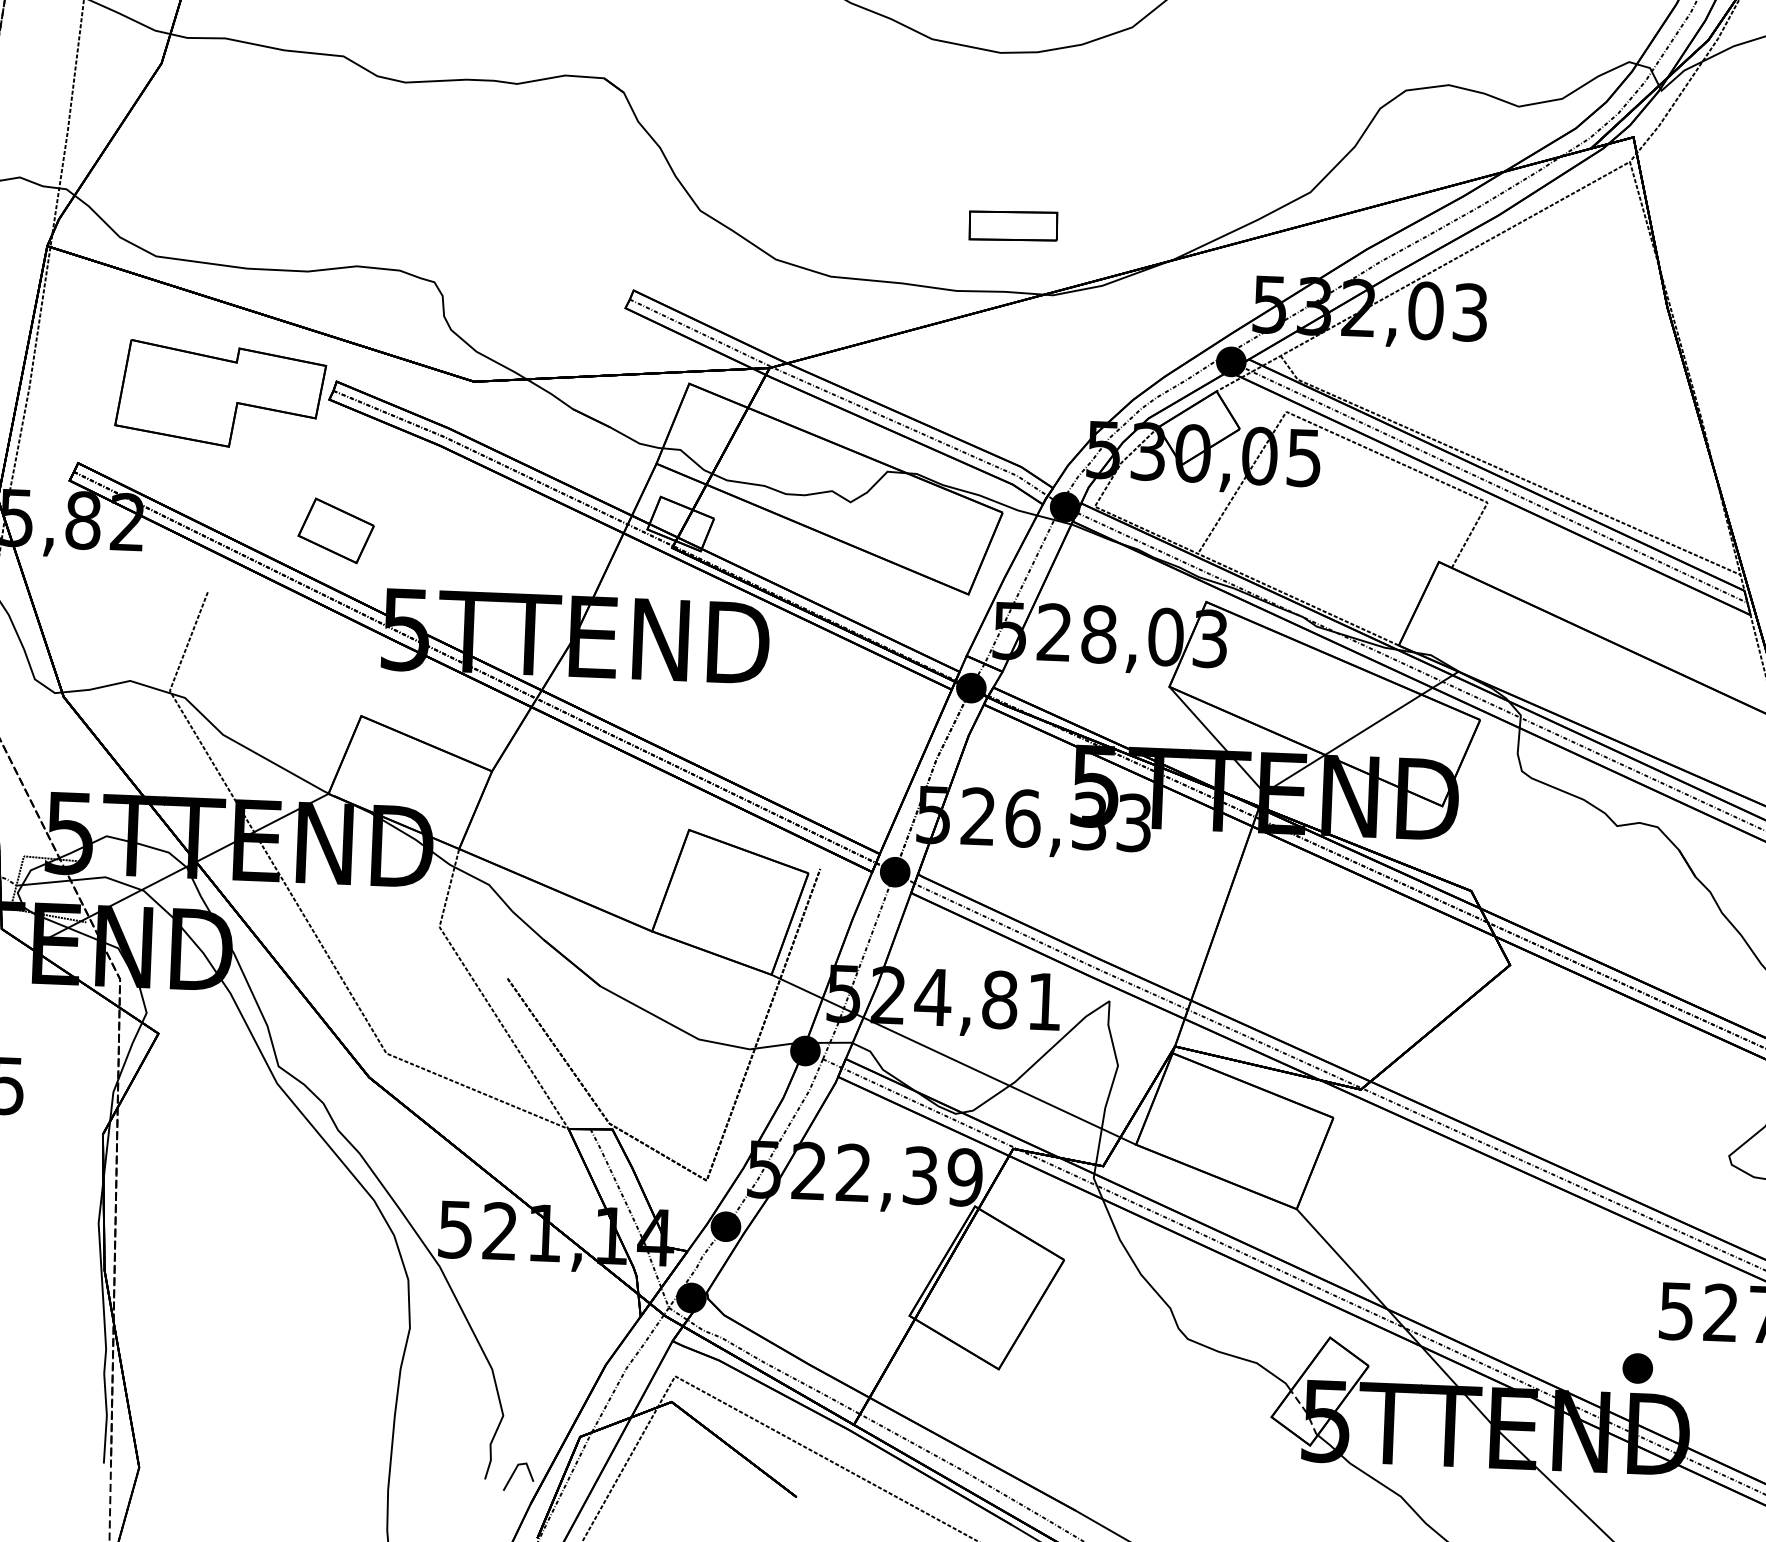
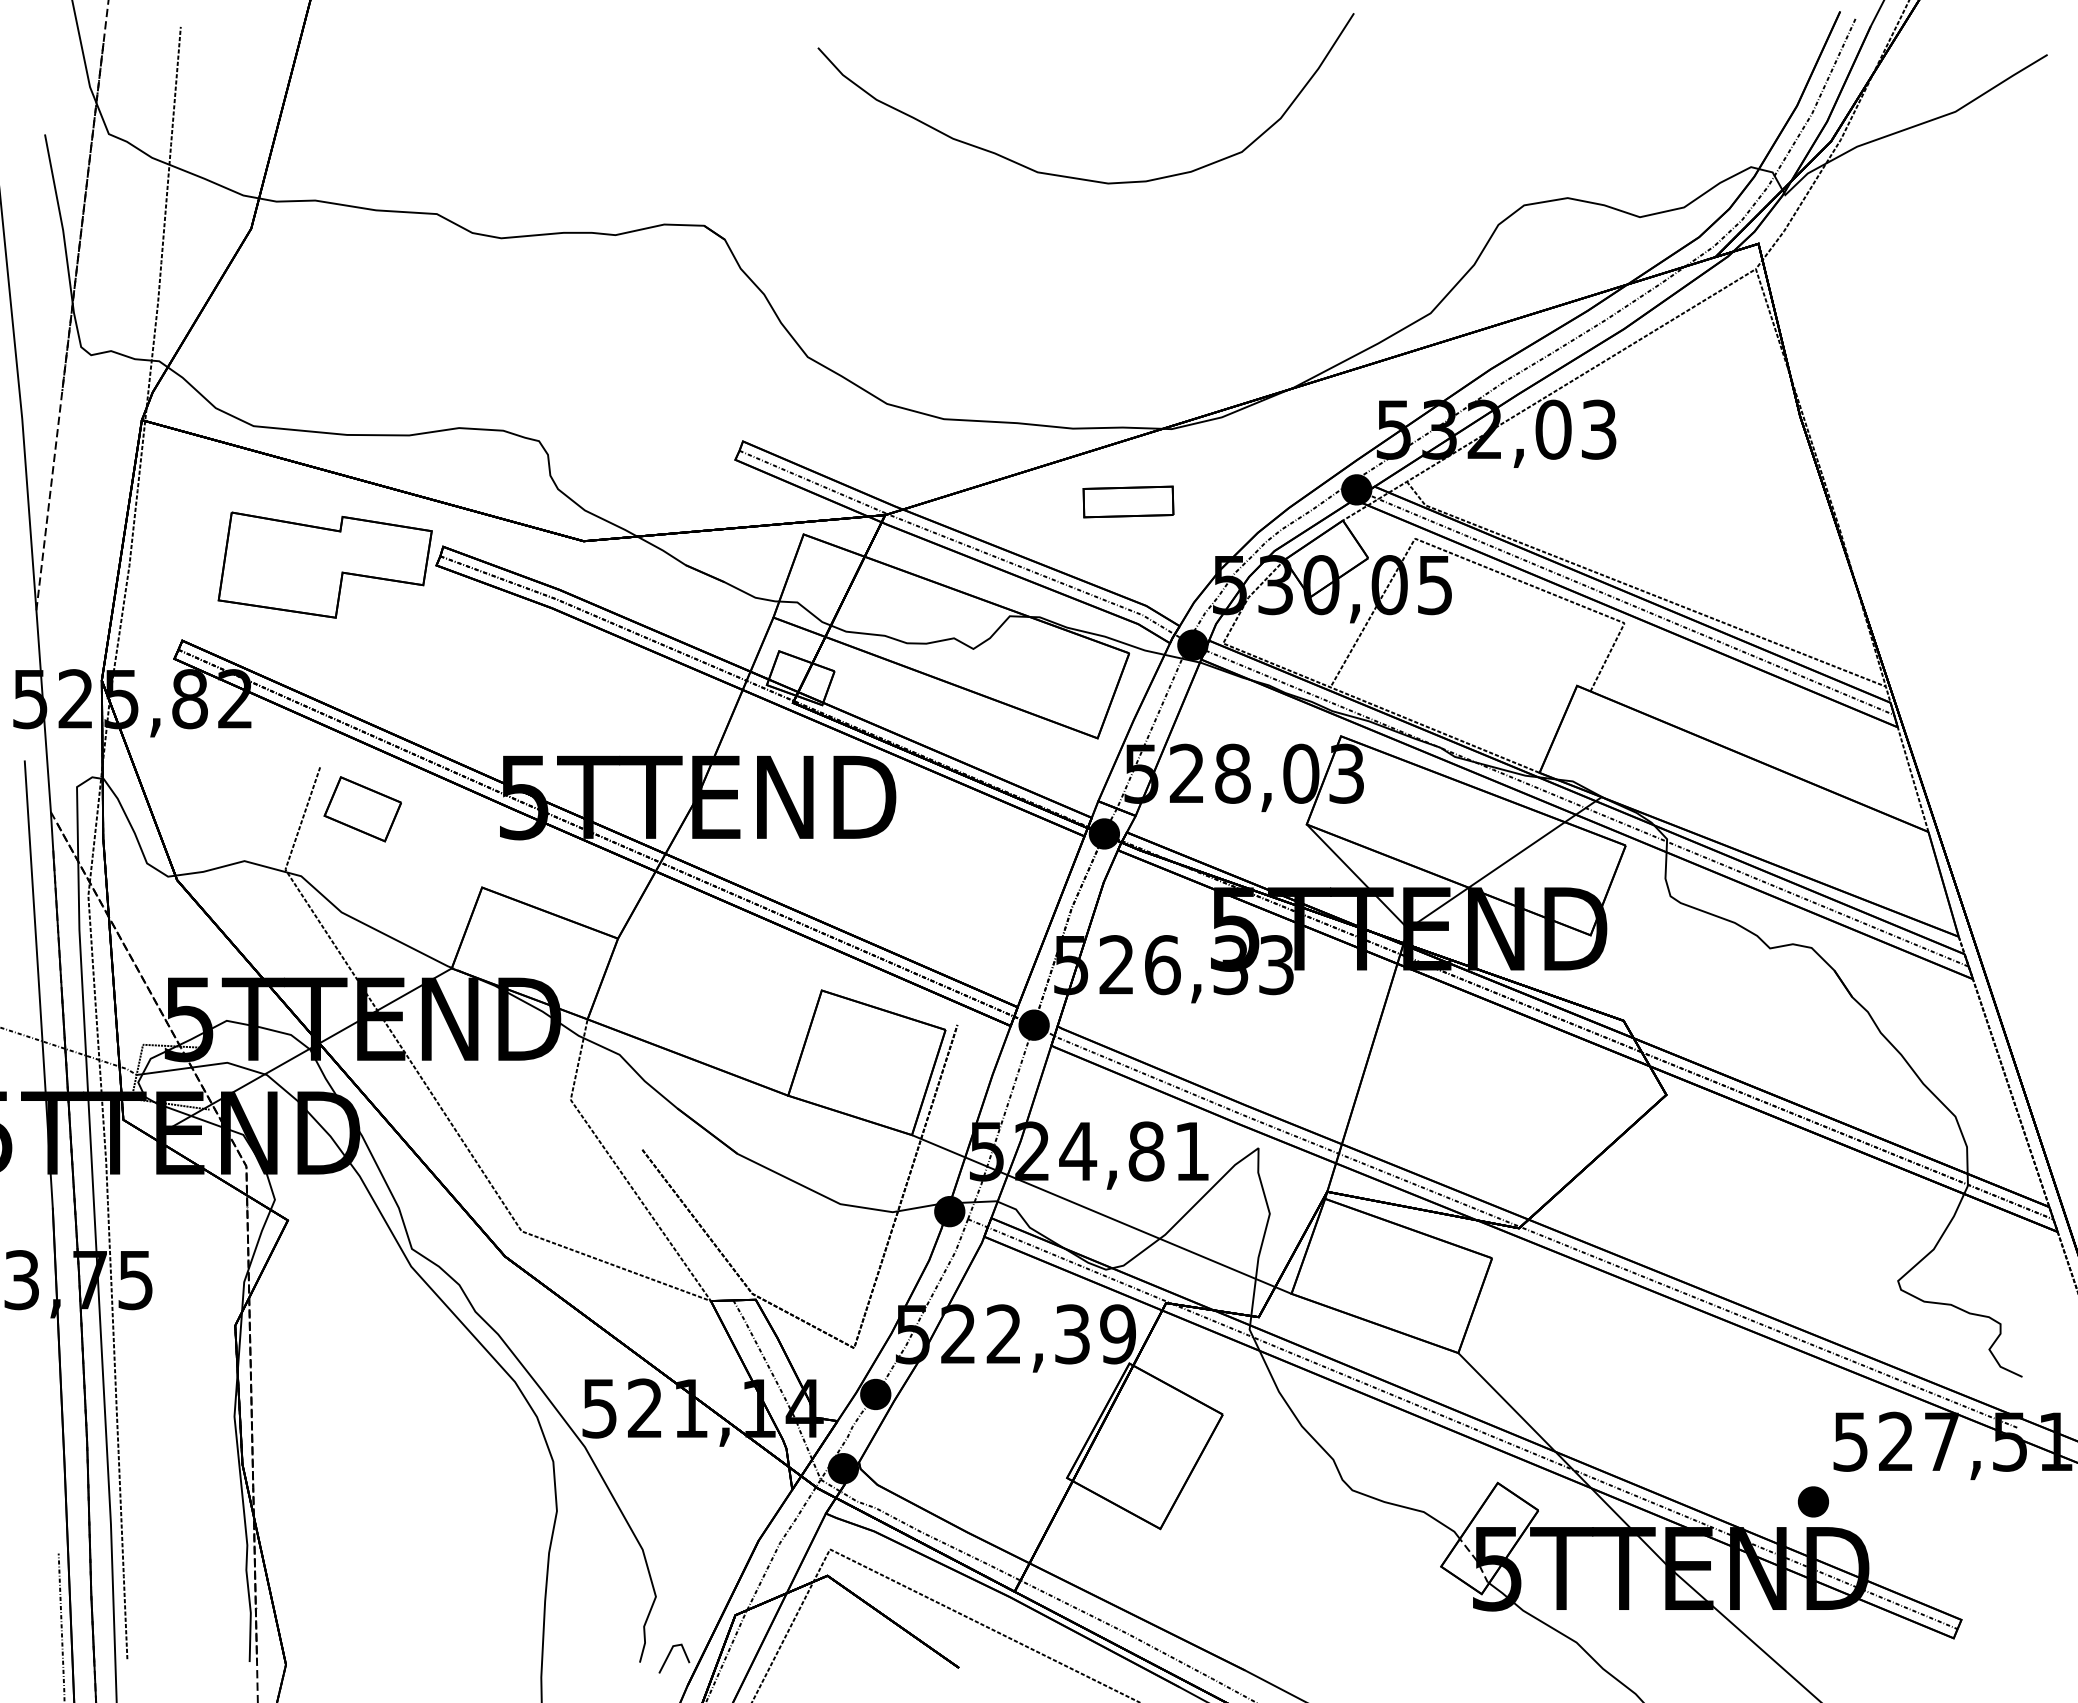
part: (1013, 225) -> (1128, 501), moved
part: (335, 531) -> (362, 809), moved

